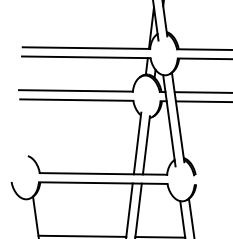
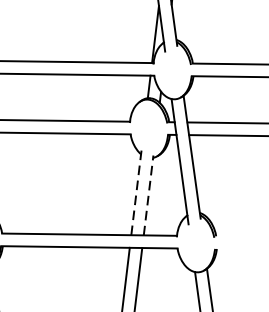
line: (137, 143) -> (136, 192), solid -> dashed
line: (146, 144) -> (148, 194), solid -> dashed

